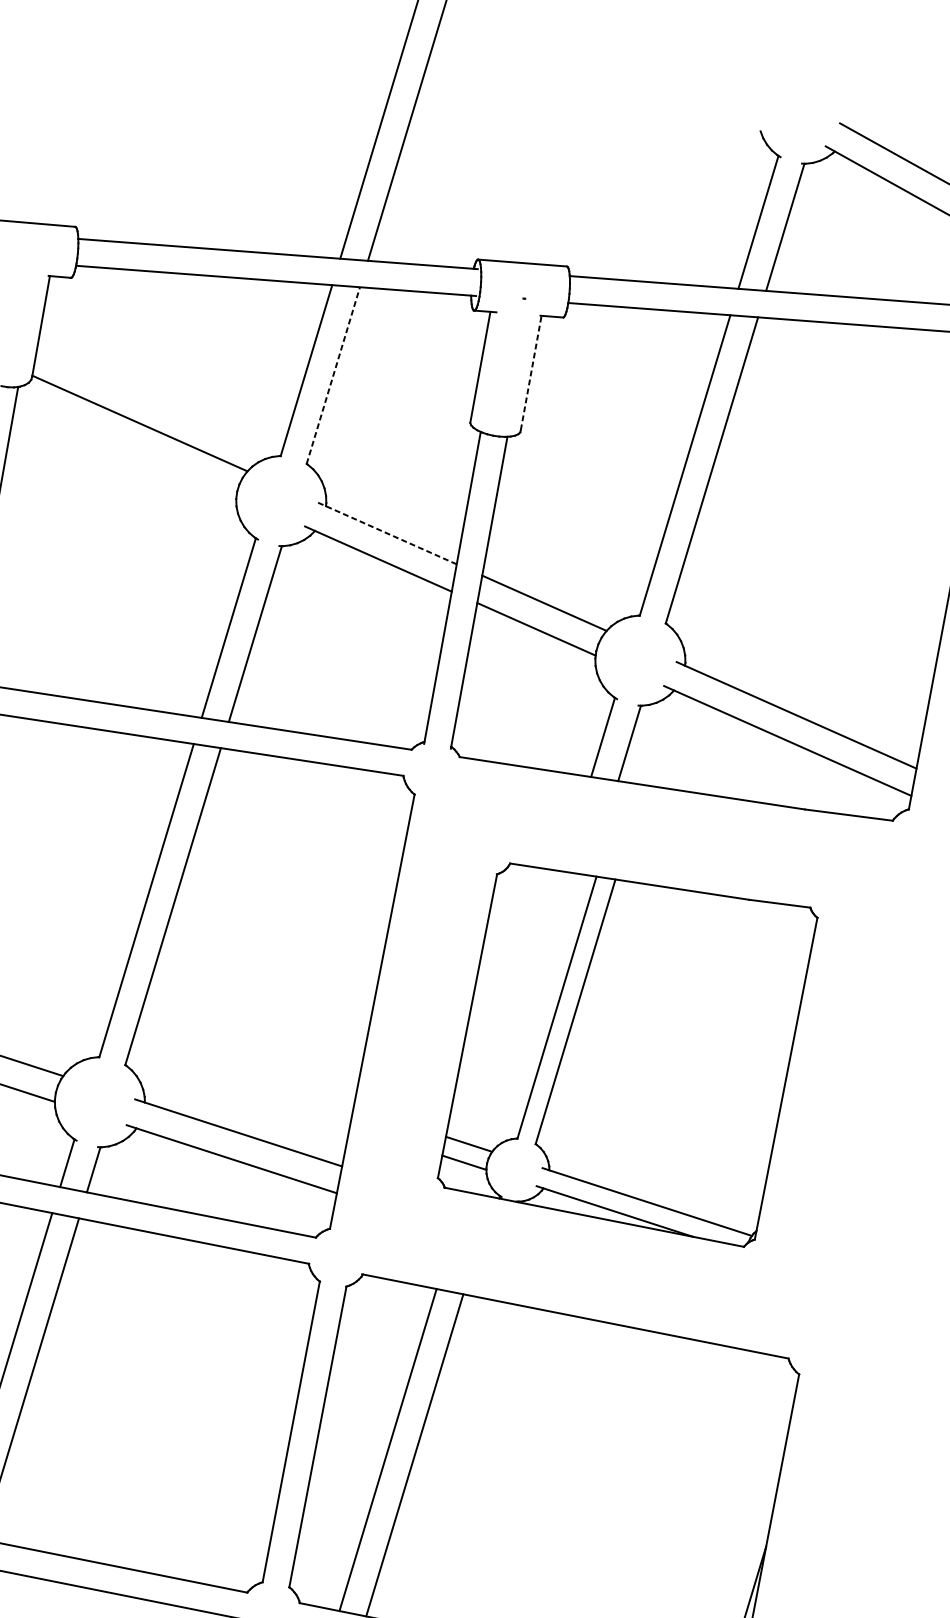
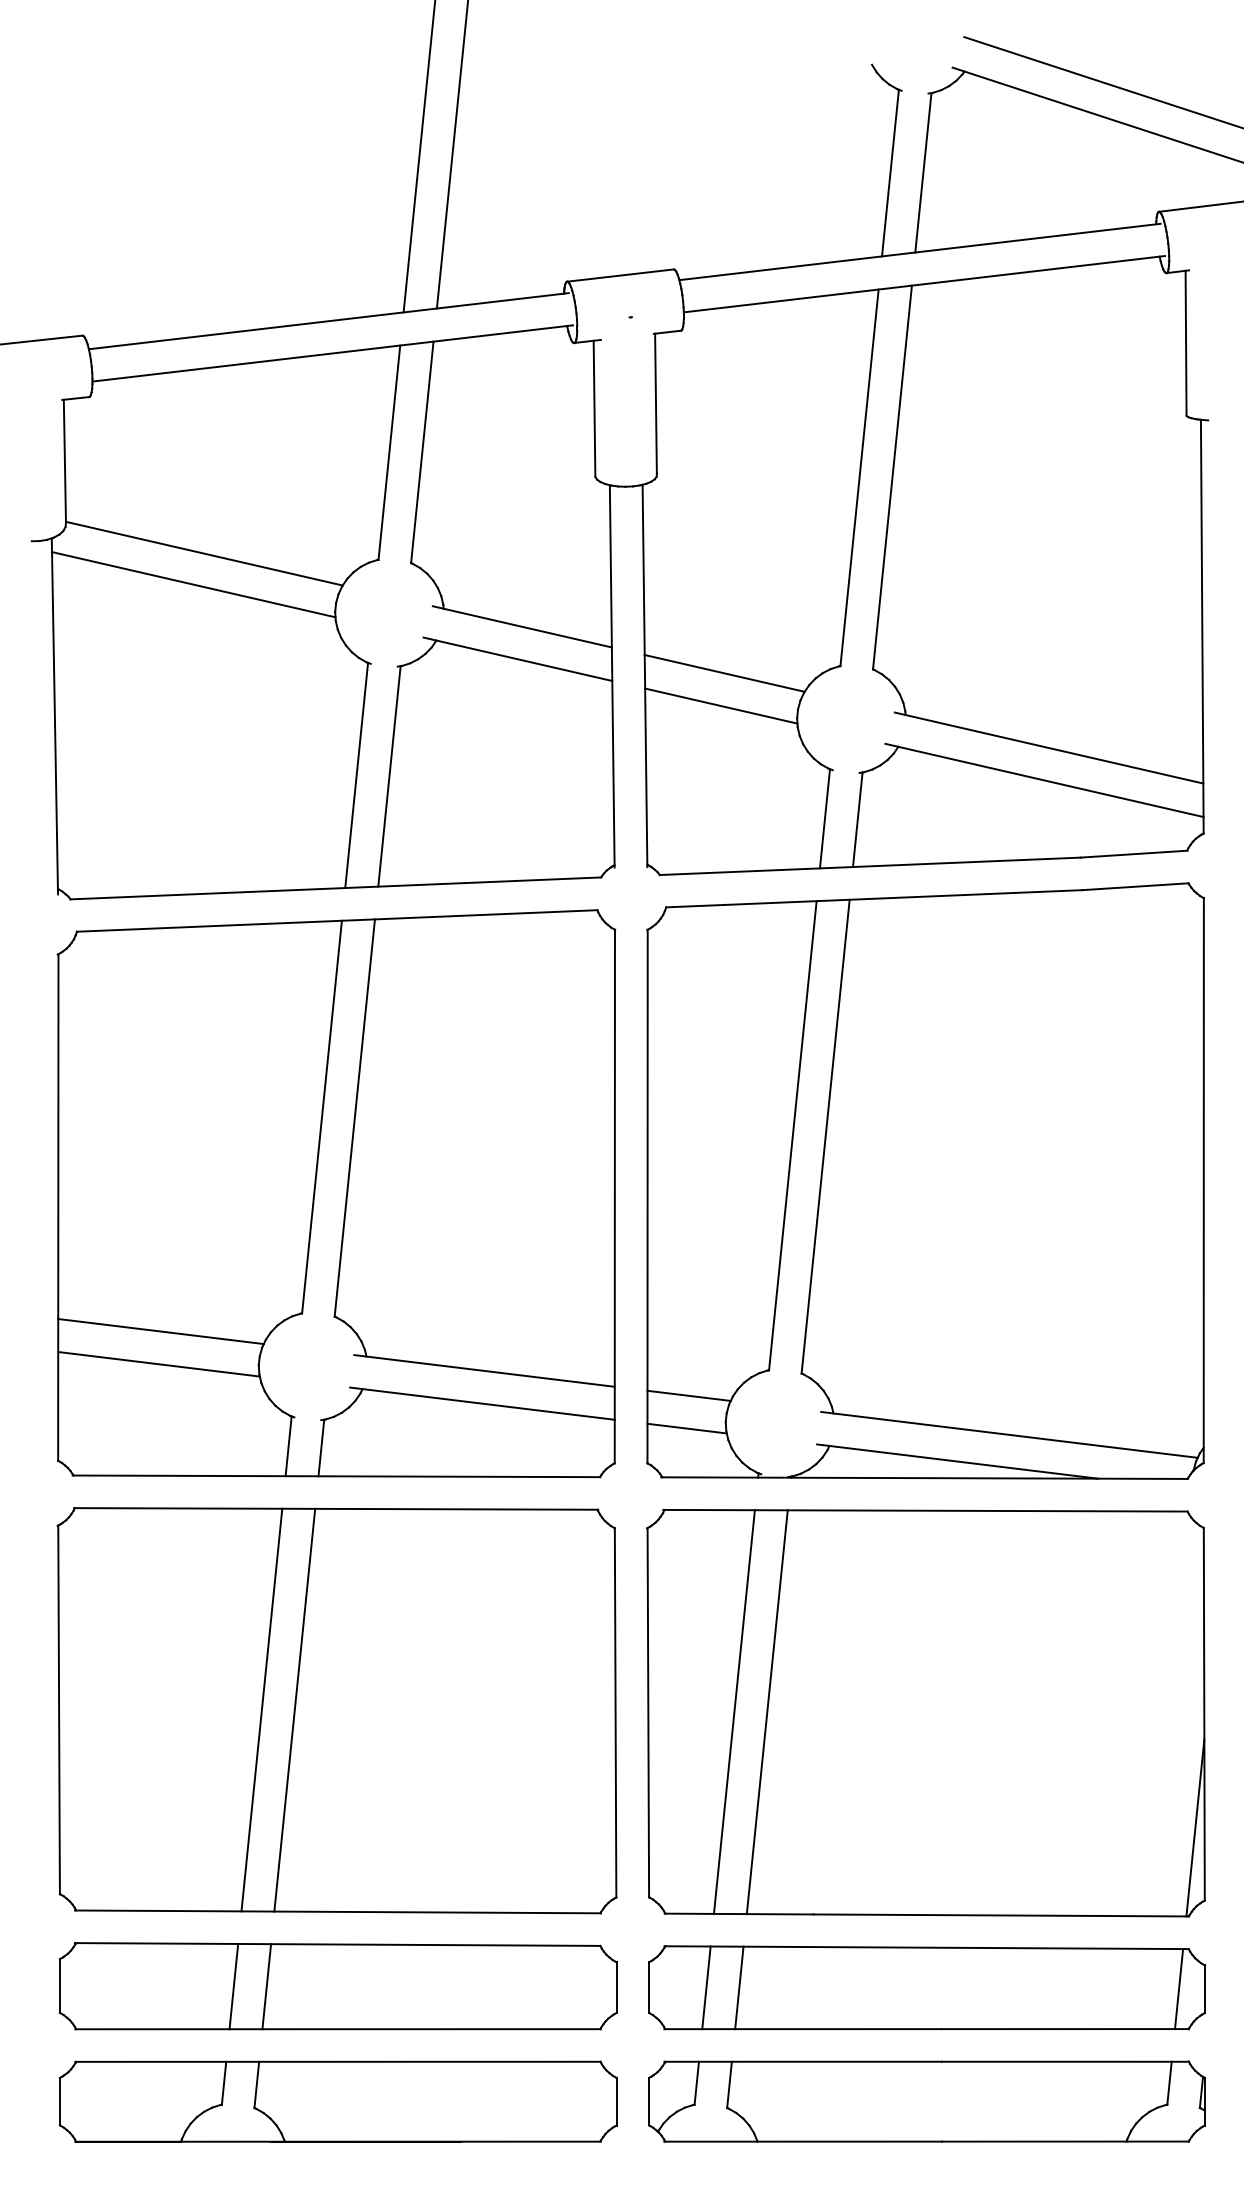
line: (530, 372) -> (655, 403), dashed -> solid
line: (333, 374) -> (422, 451), dashed -> solid
line: (126, 446) -> (193, 584), added
line: (387, 533) -> (522, 626), dashed -> solid
part: (627, 1047) -> (925, 1180), size x1.43

